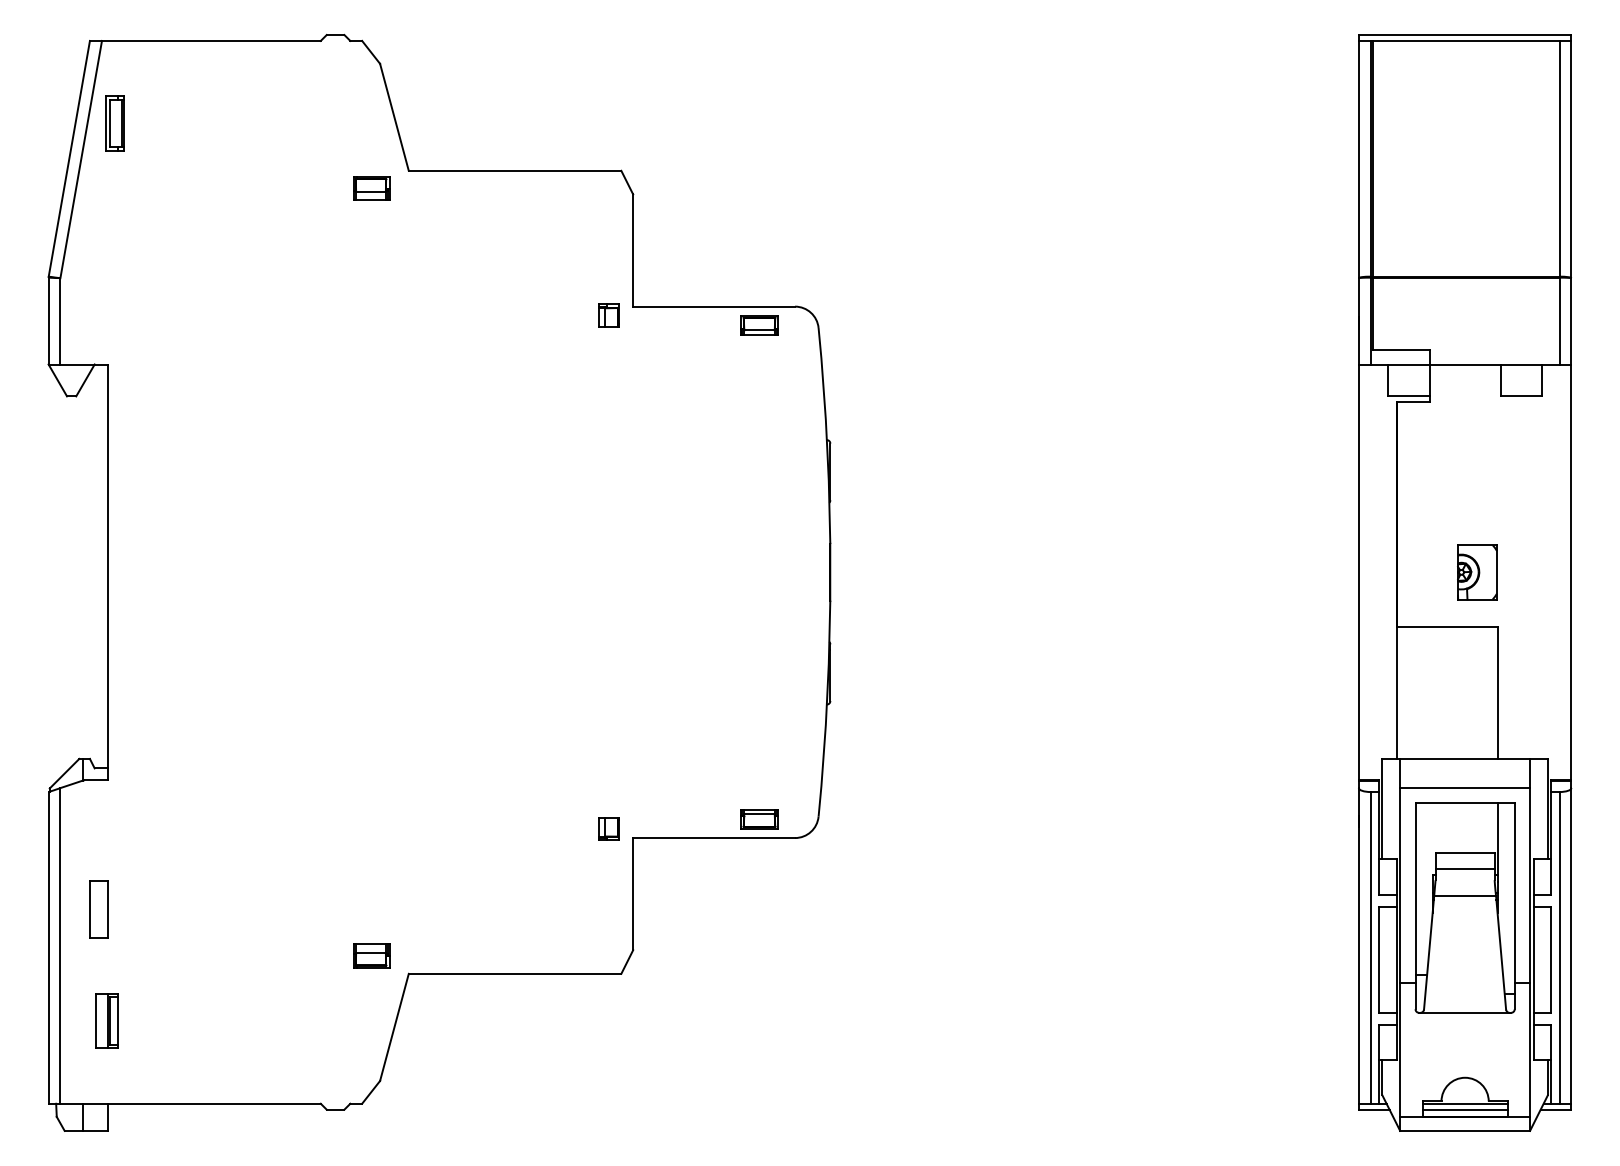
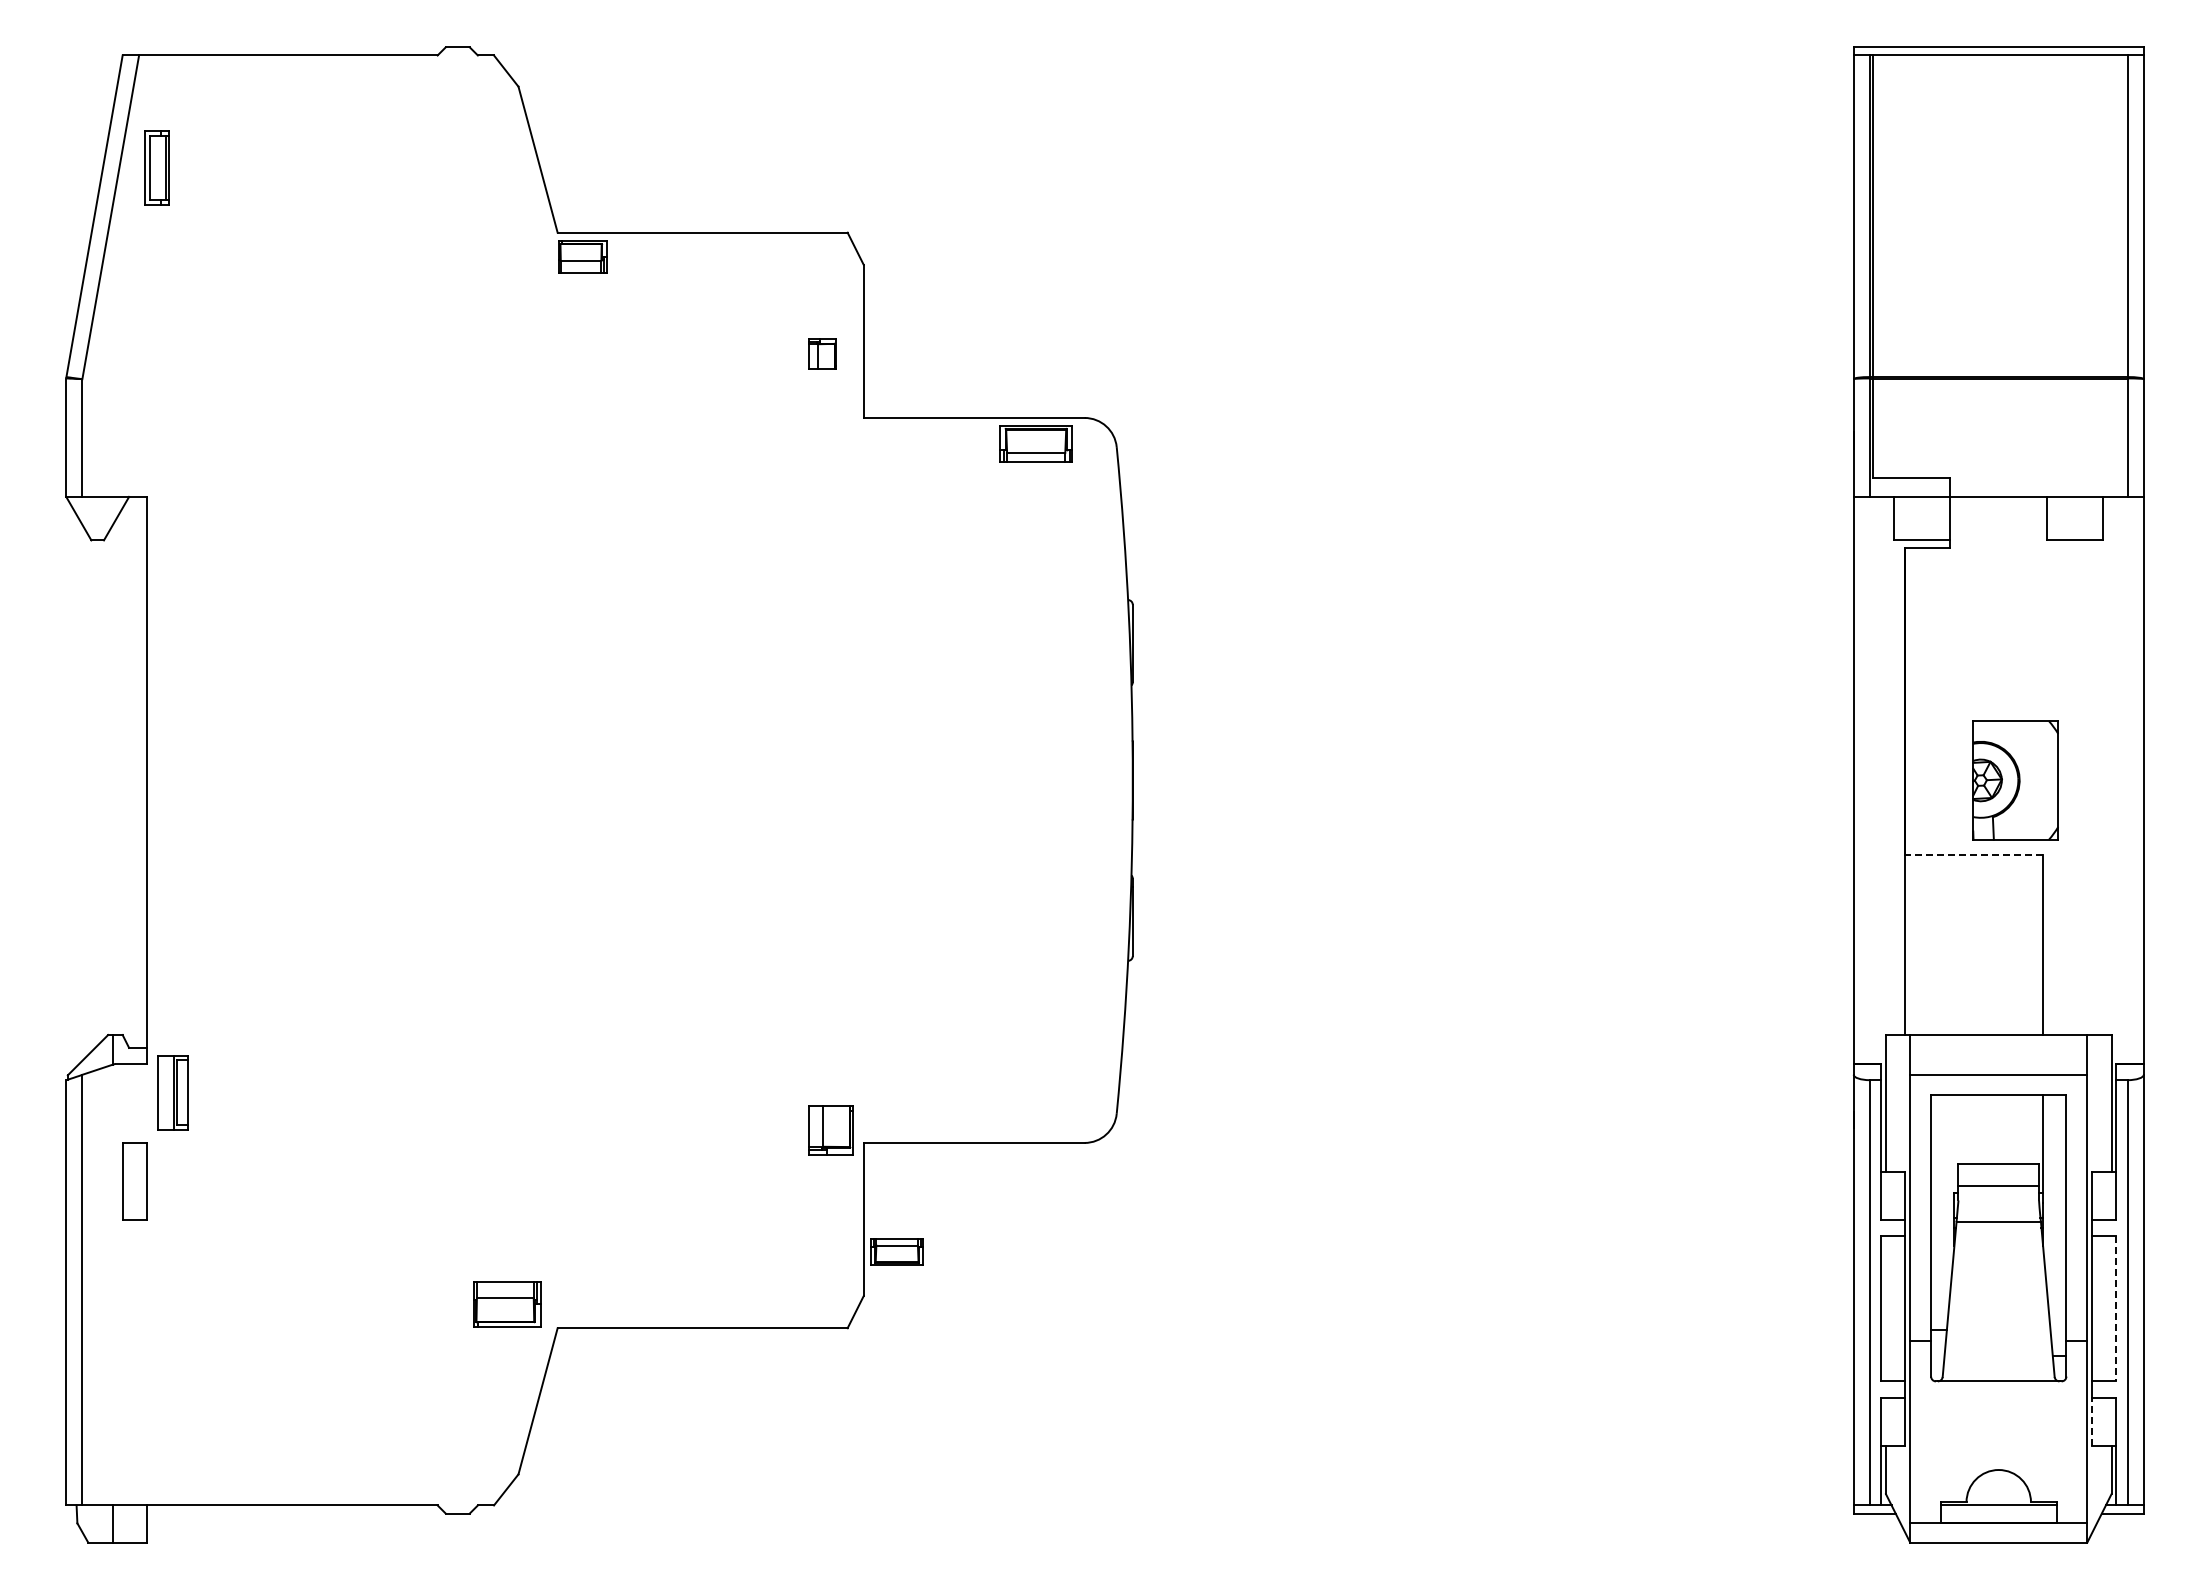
part: (372, 188) -> (582, 256), moved
part: (608, 315) -> (822, 353), moved
part: (759, 325) -> (1035, 443), size x1.4
part: (1477, 572) -> (2015, 780), size x1.6
line: (1447, 626) -> (1974, 854), solid -> dashed
part: (759, 818) -> (896, 1251), moved
part: (608, 828) -> (830, 1130), size x1.6
part: (98, 909) -> (134, 1181), moved
part: (372, 955) -> (507, 1303), size x1.4
line: (1551, 960) -> (2116, 1309), solid -> dashed
part: (106, 1020) -> (172, 1092), moved
line: (1533, 1042) -> (2092, 1421), solid -> dashed
line: (1464, 1109) -> (1998, 1513), removed

